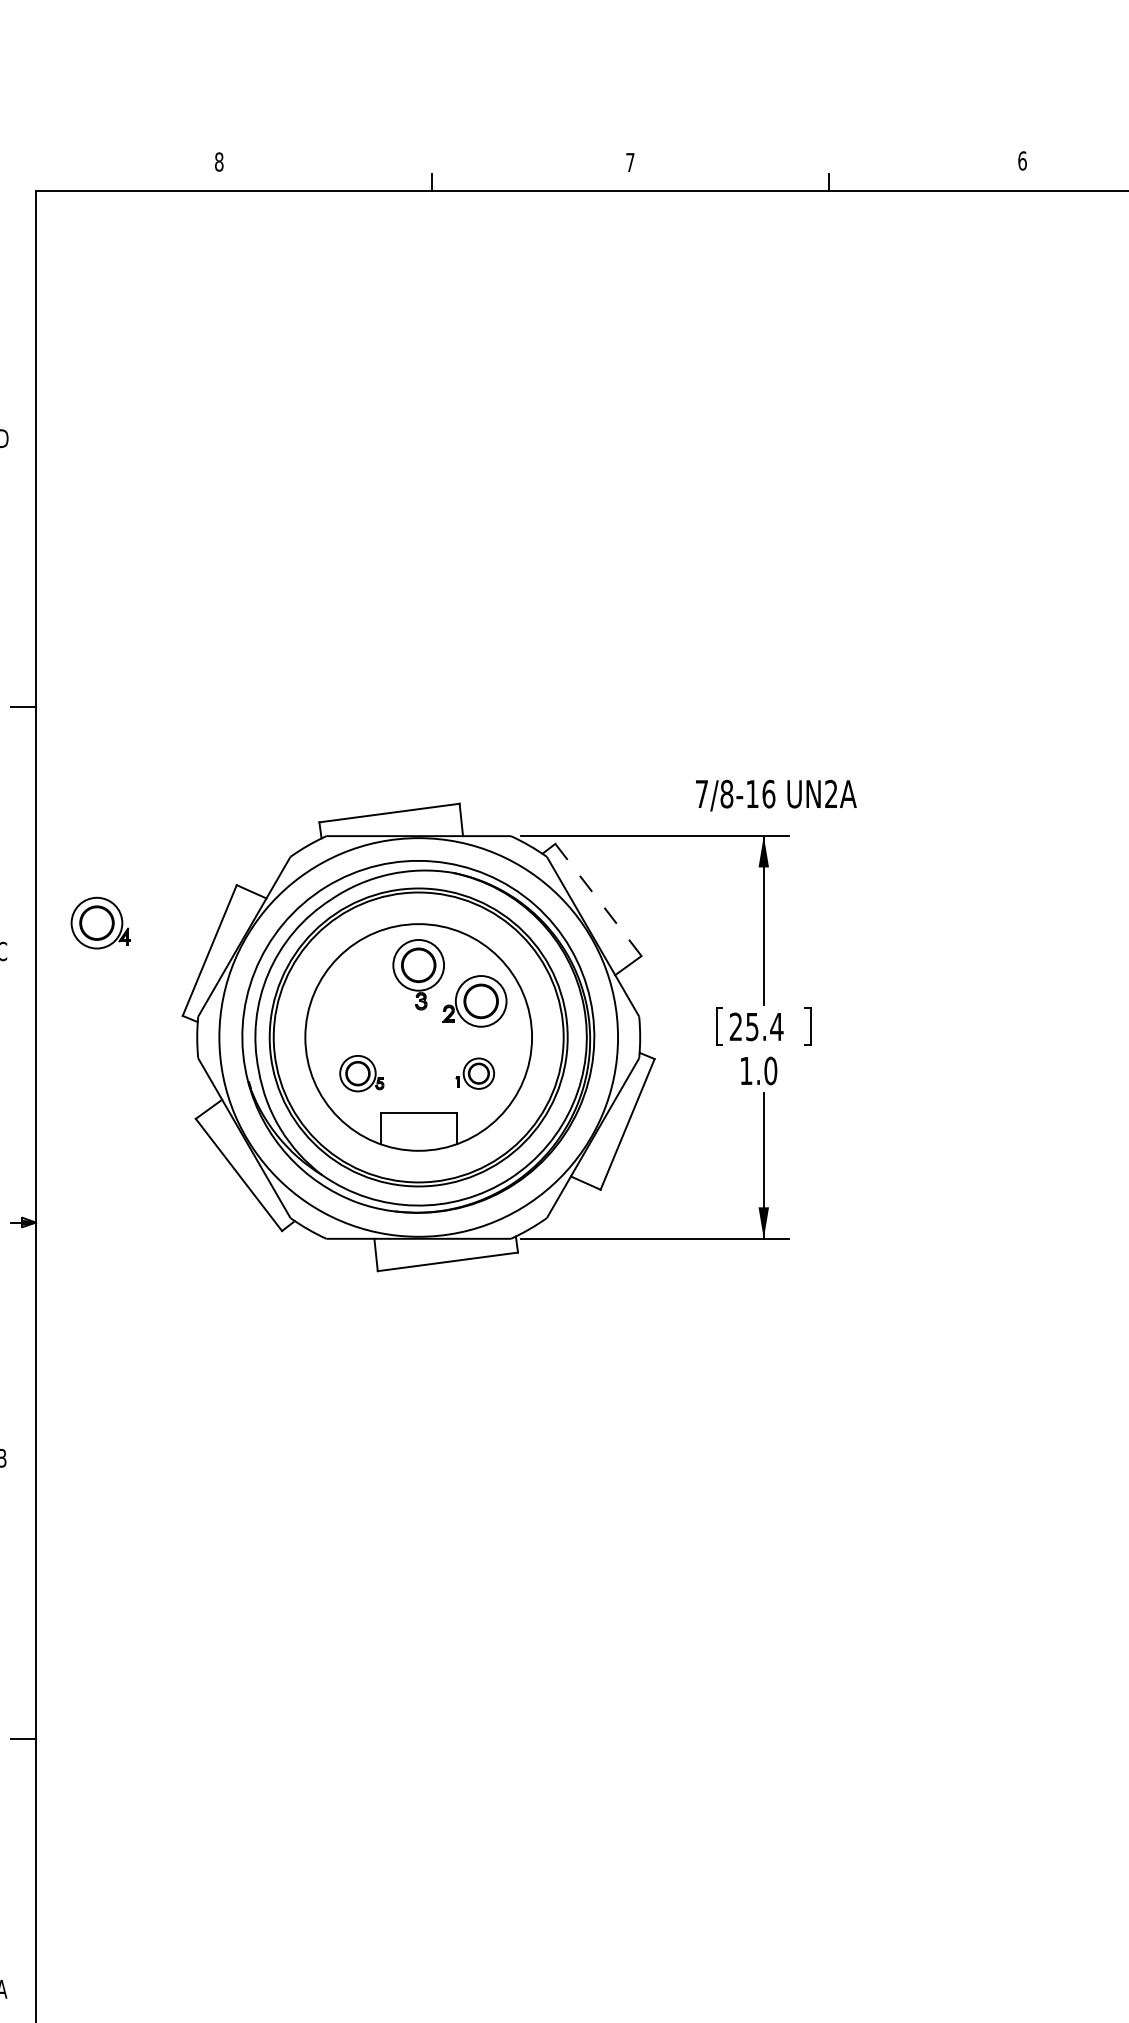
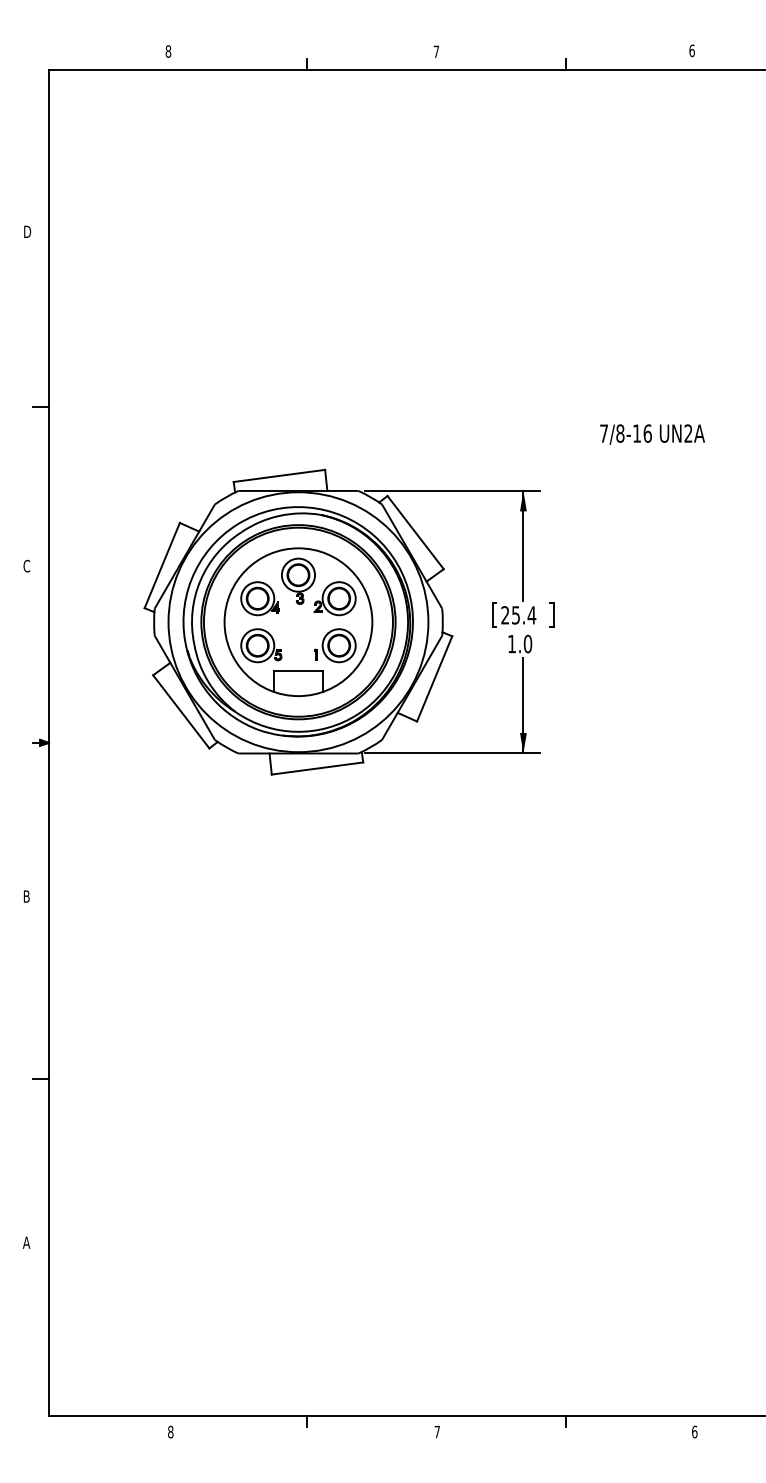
text: (776, 795) -> (652, 434), moved
line: (598, 901) -> (415, 533), dashed -> solid
part: (99, 922) -> (259, 598), moved
part: (361, 1073) -> (261, 645), size x1.43
part: (475, 1073) -> (335, 645), size x1.67

